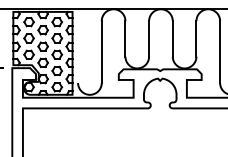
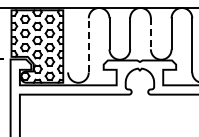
line: (172, 38) -> (150, 33), solid -> dashed
line: (101, 51) -> (88, 44), solid -> dashed

